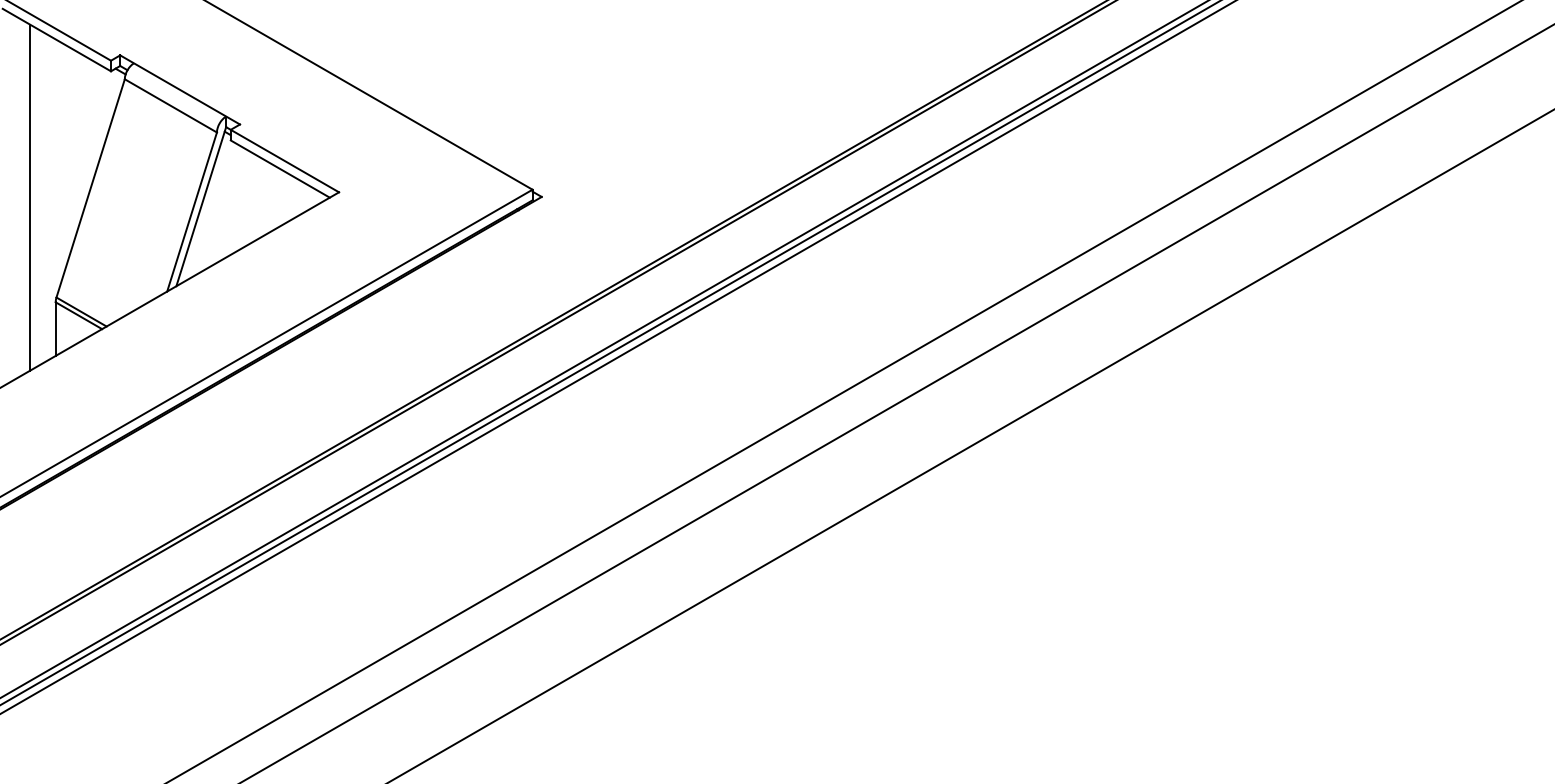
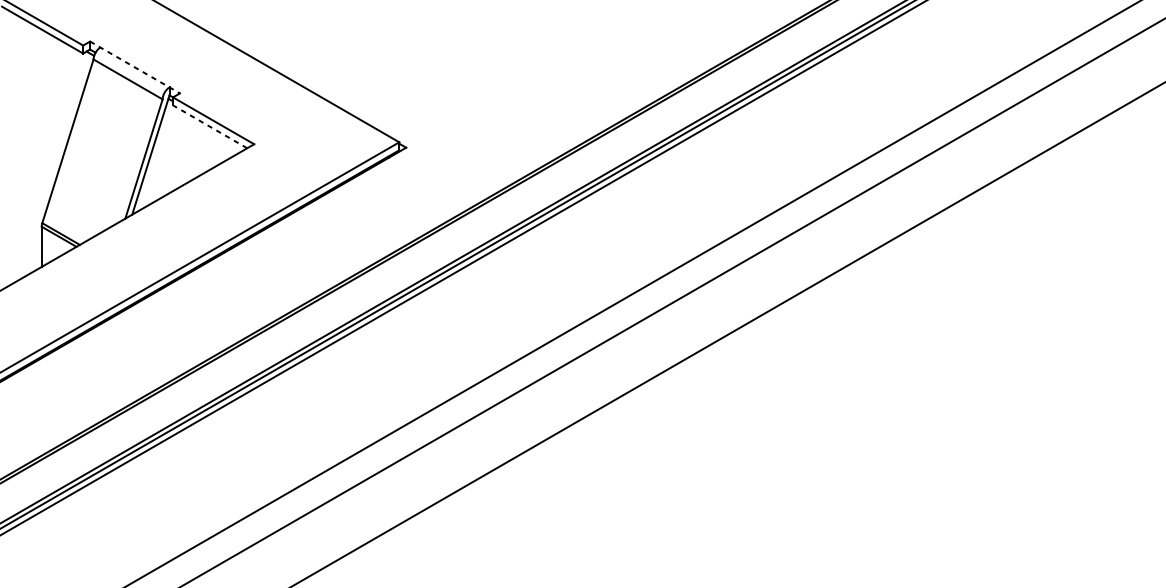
line: (180, 90) -> (135, 67), solid -> dashed
line: (279, 168) -> (209, 126), solid -> dashed
line: (30, 197) -> (22, 148), removed

